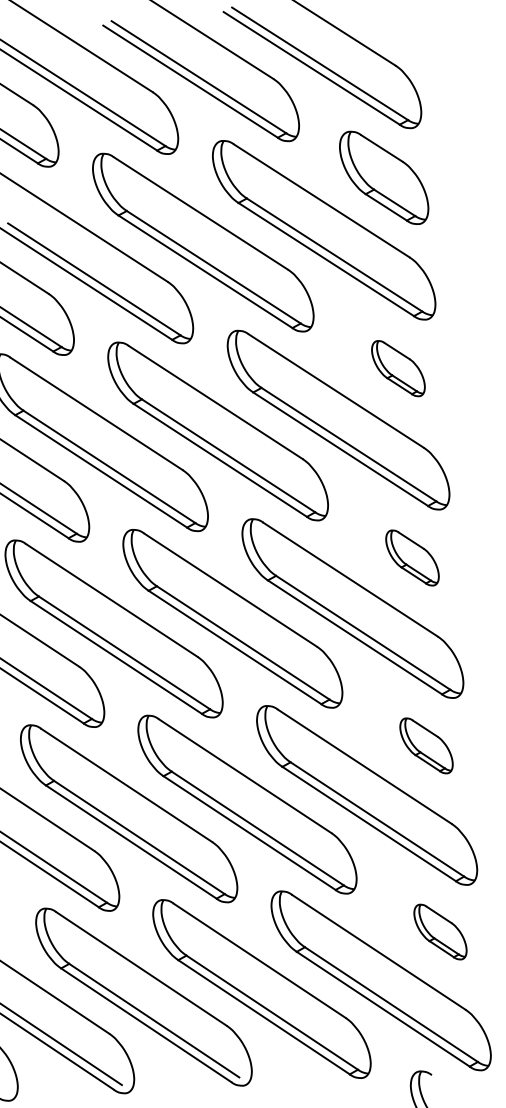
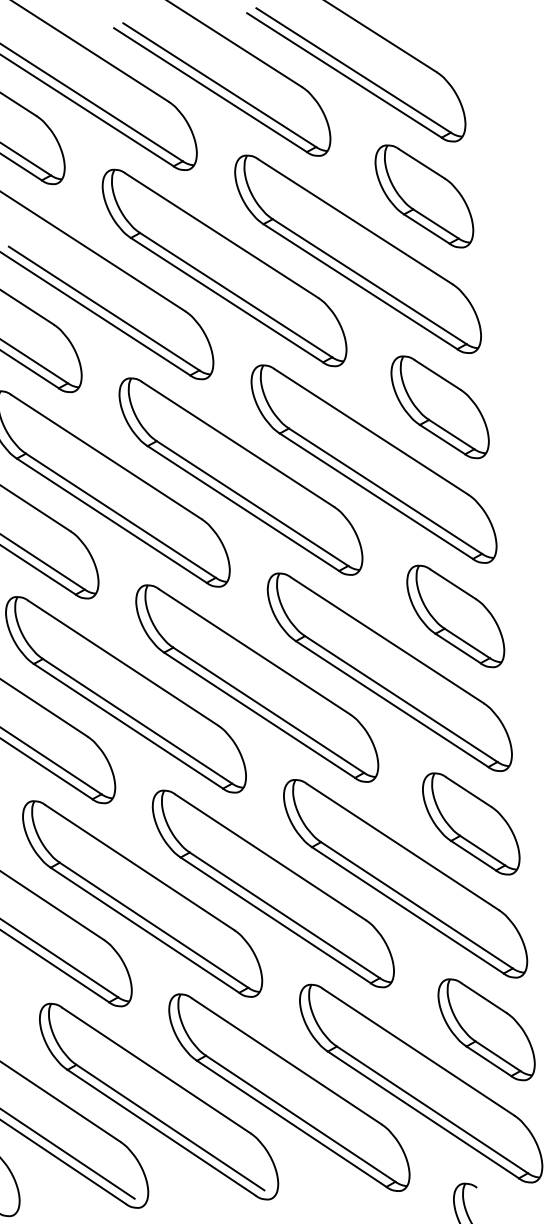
part: (398, 368) -> (440, 407), size x1.67
part: (412, 557) -> (455, 615), size x1.67
part: (426, 745) -> (471, 823), size x1.67
part: (440, 931) -> (486, 1029), size x1.67

